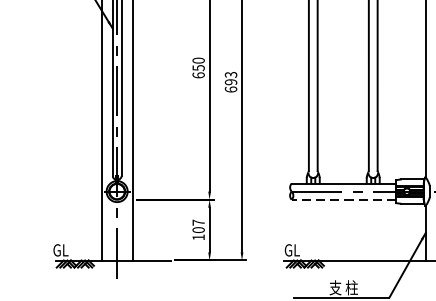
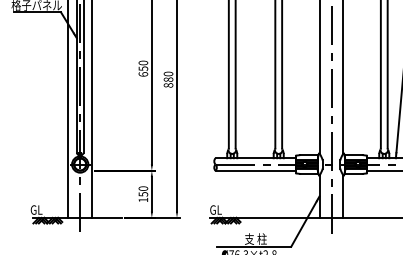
text: (231, 81) -> (168, 79), 693 -> 880
line: (343, 199) -> (255, 170), dashed -> solid
text: (198, 226) -> (143, 191), 107 -> 150

